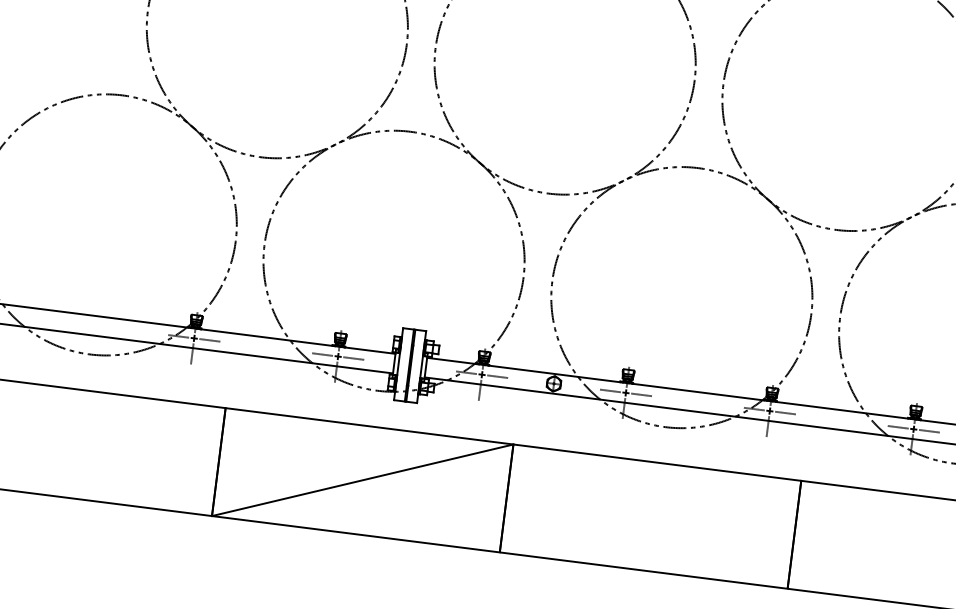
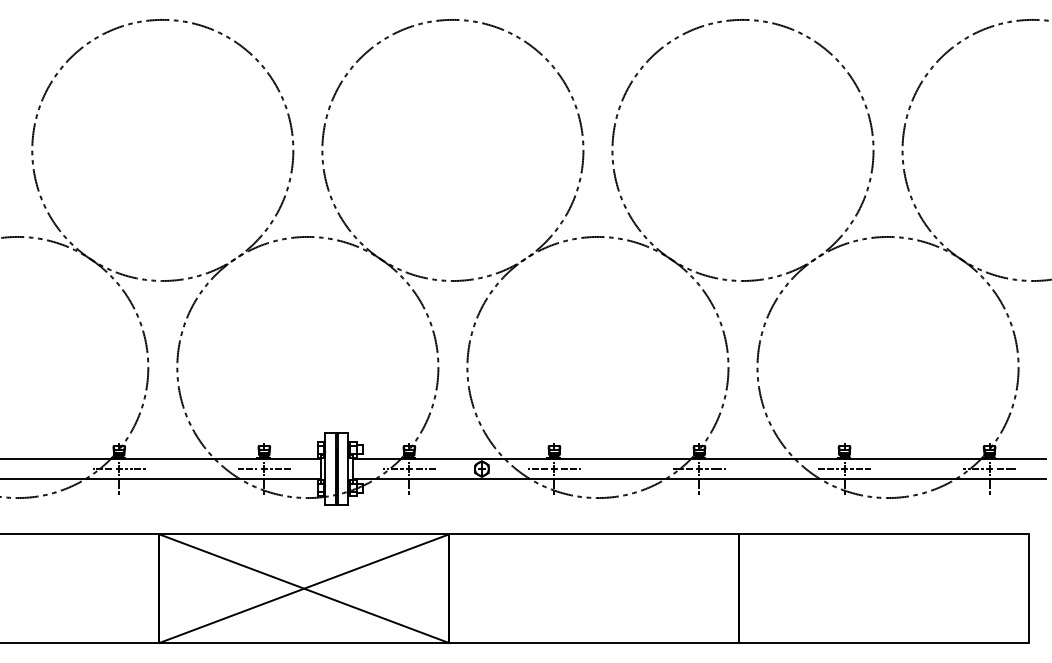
line: (363, 480) -> (304, 588), added

